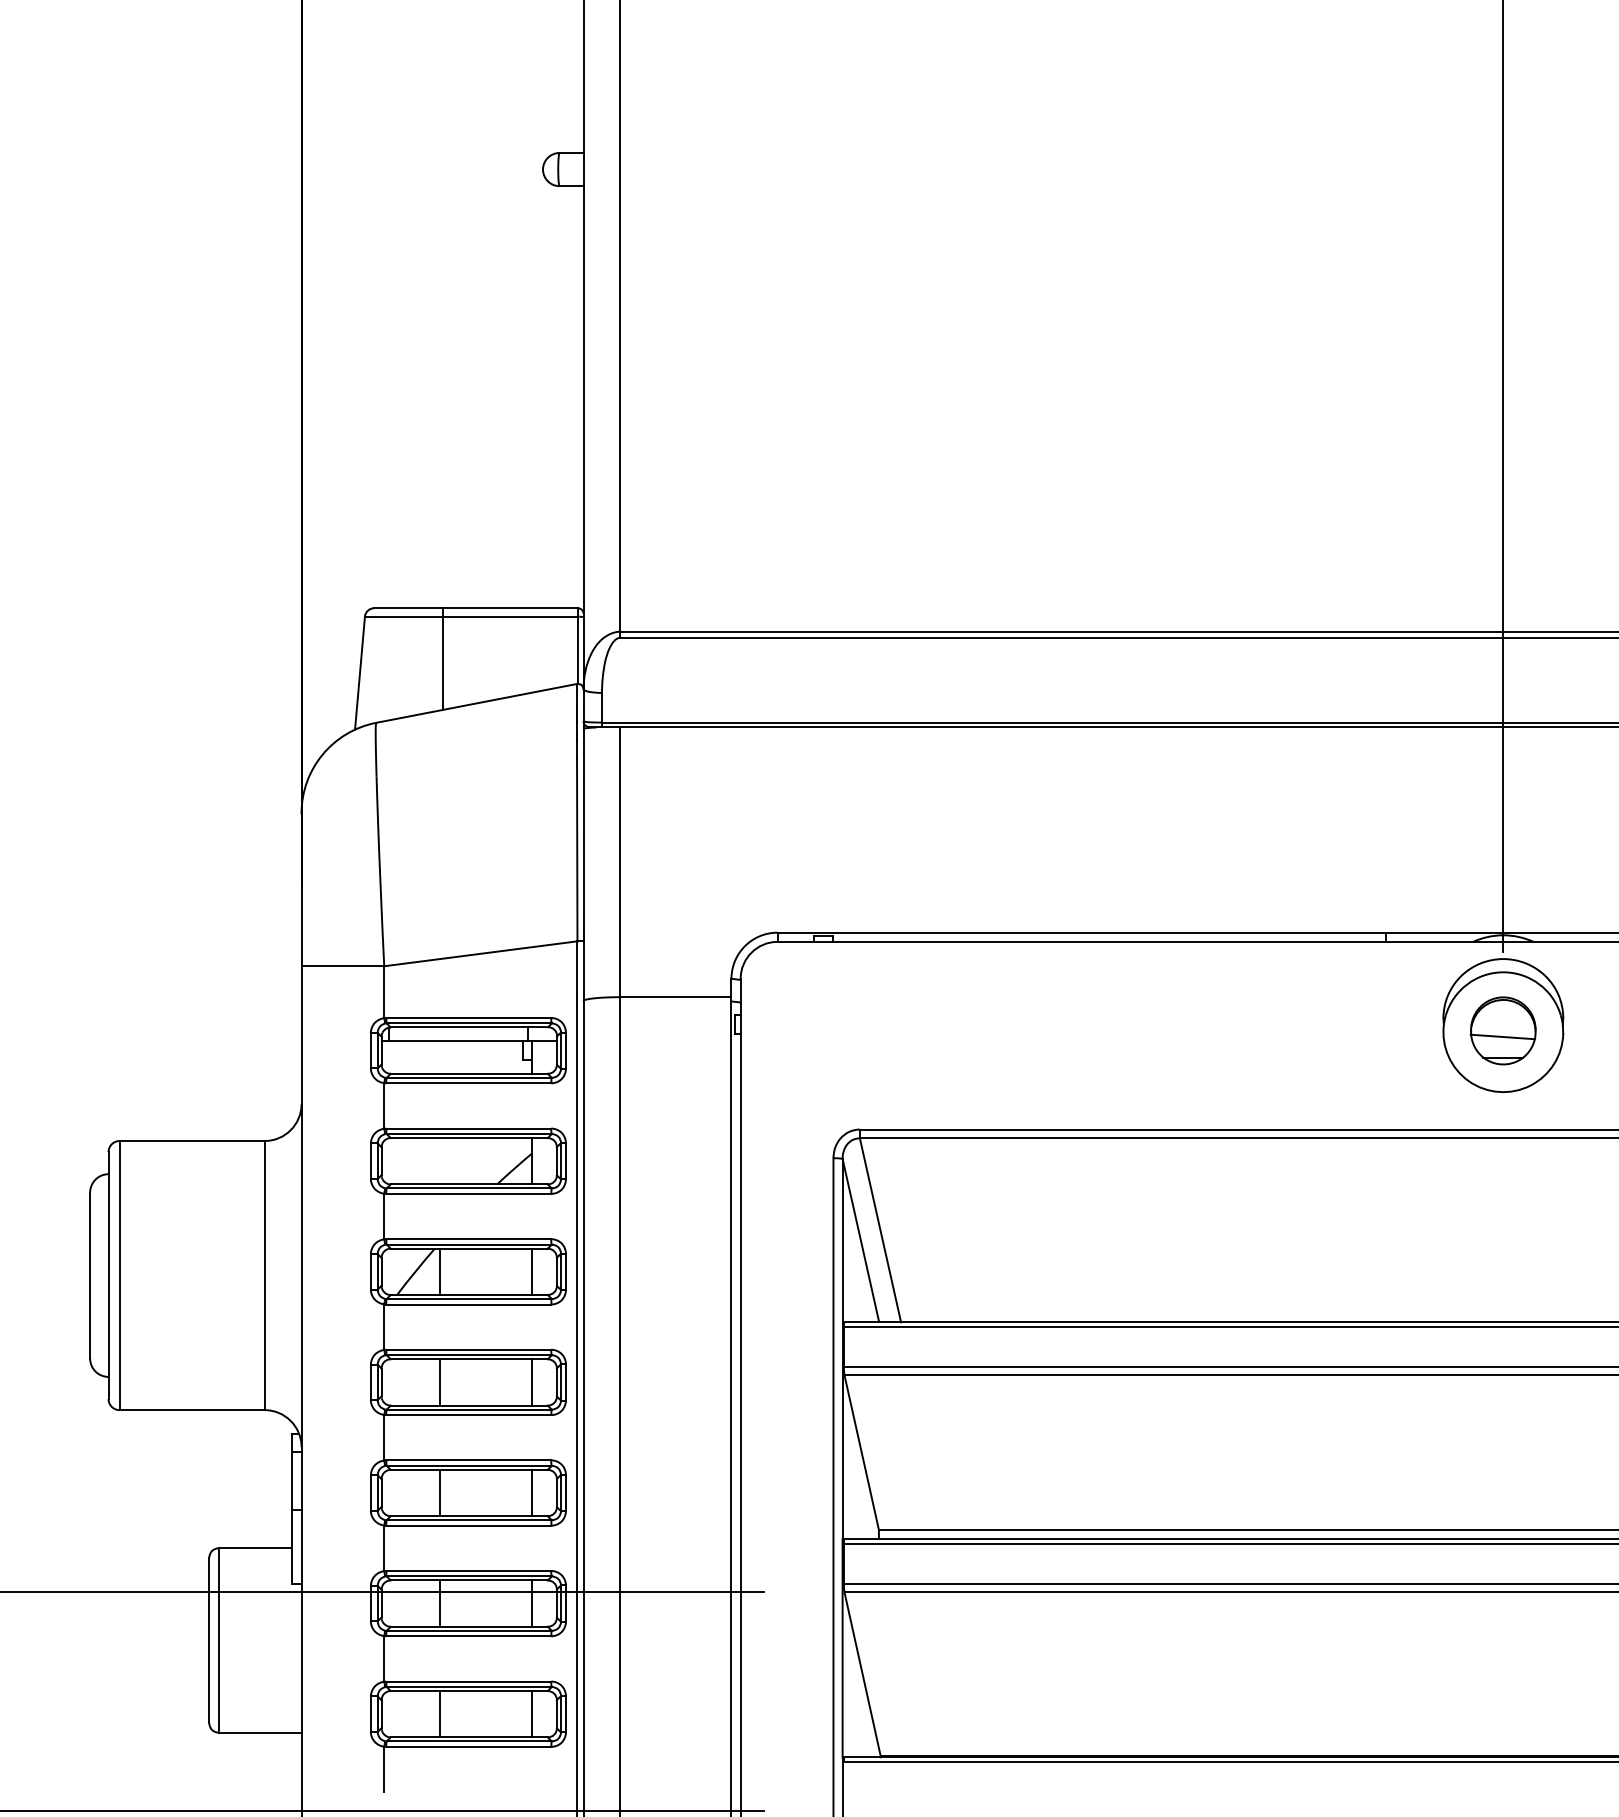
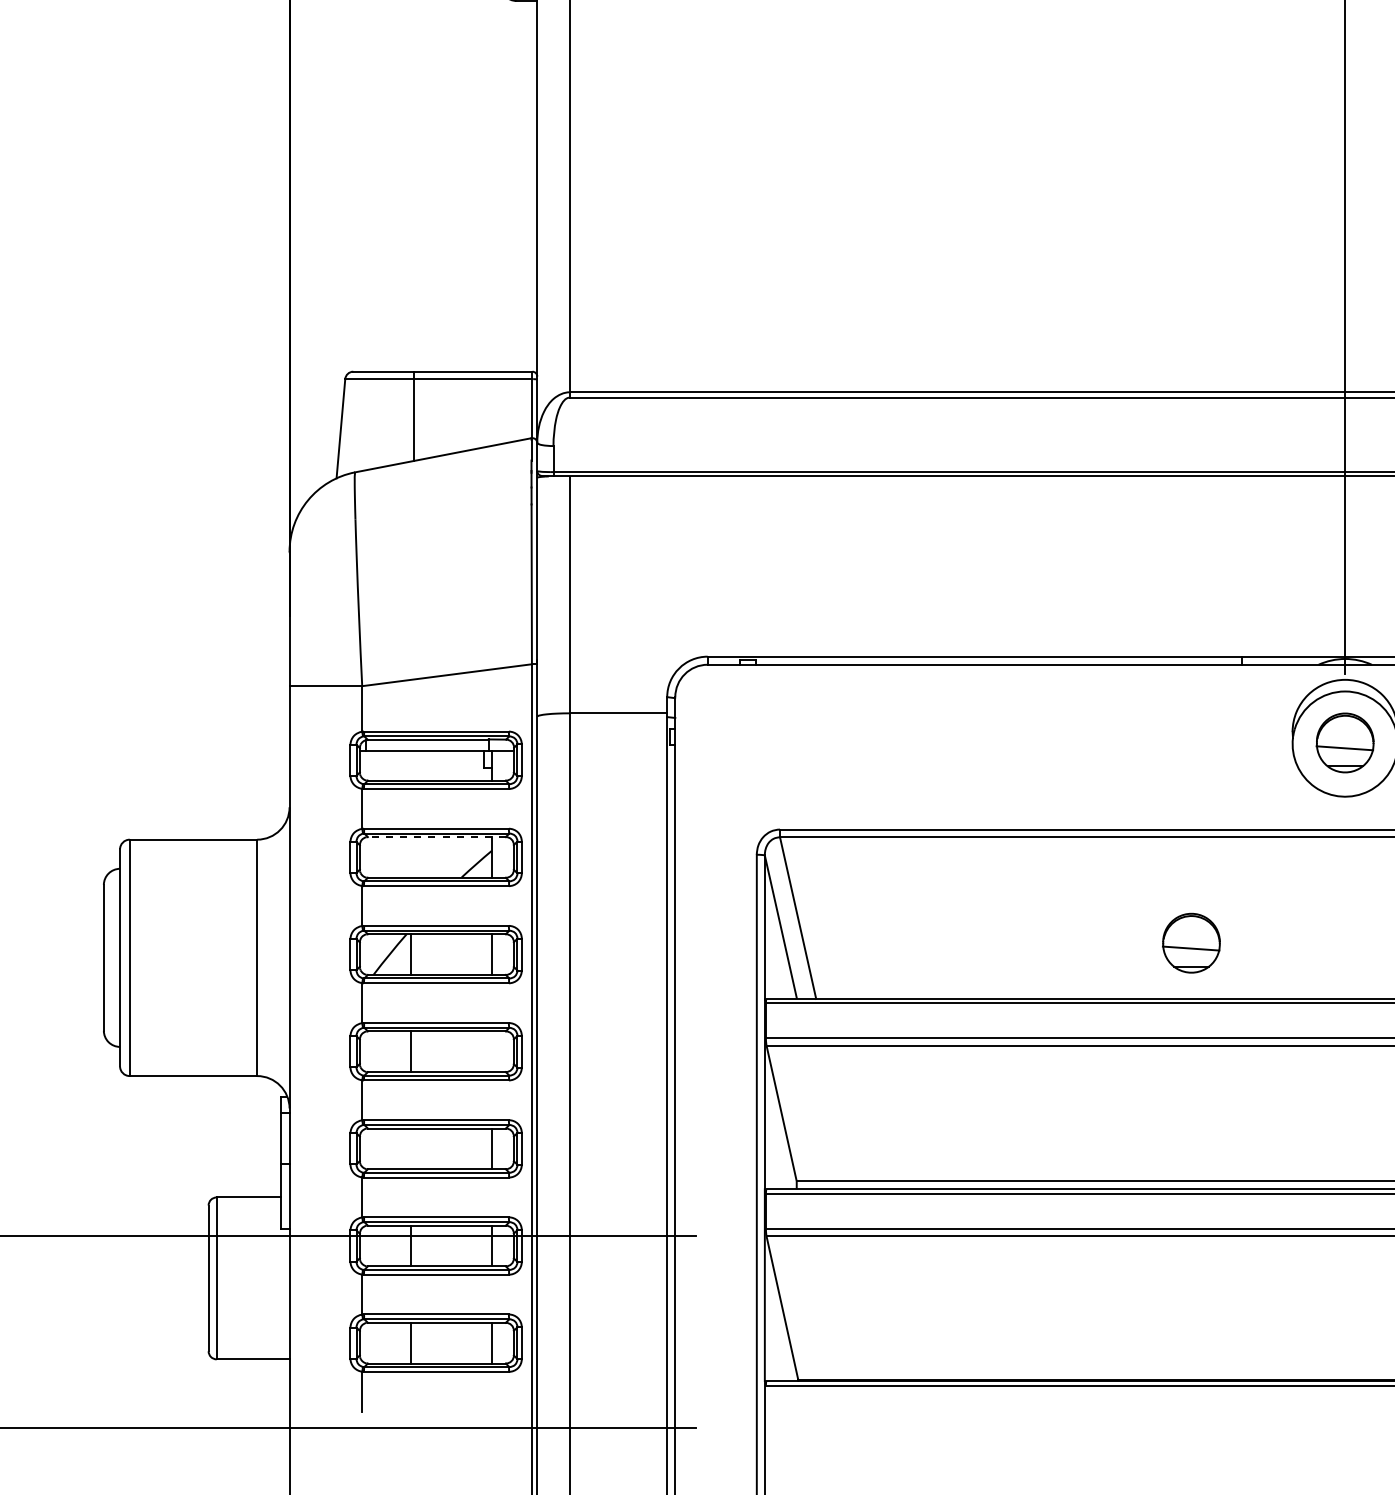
line: (469, 1138) -> (437, 837), solid -> dashed
part: (1327, 1258) -> (1190, 942), added
line: (531, 1382) -> (491, 1051), removed
line: (439, 1492) -> (410, 1148), removed

